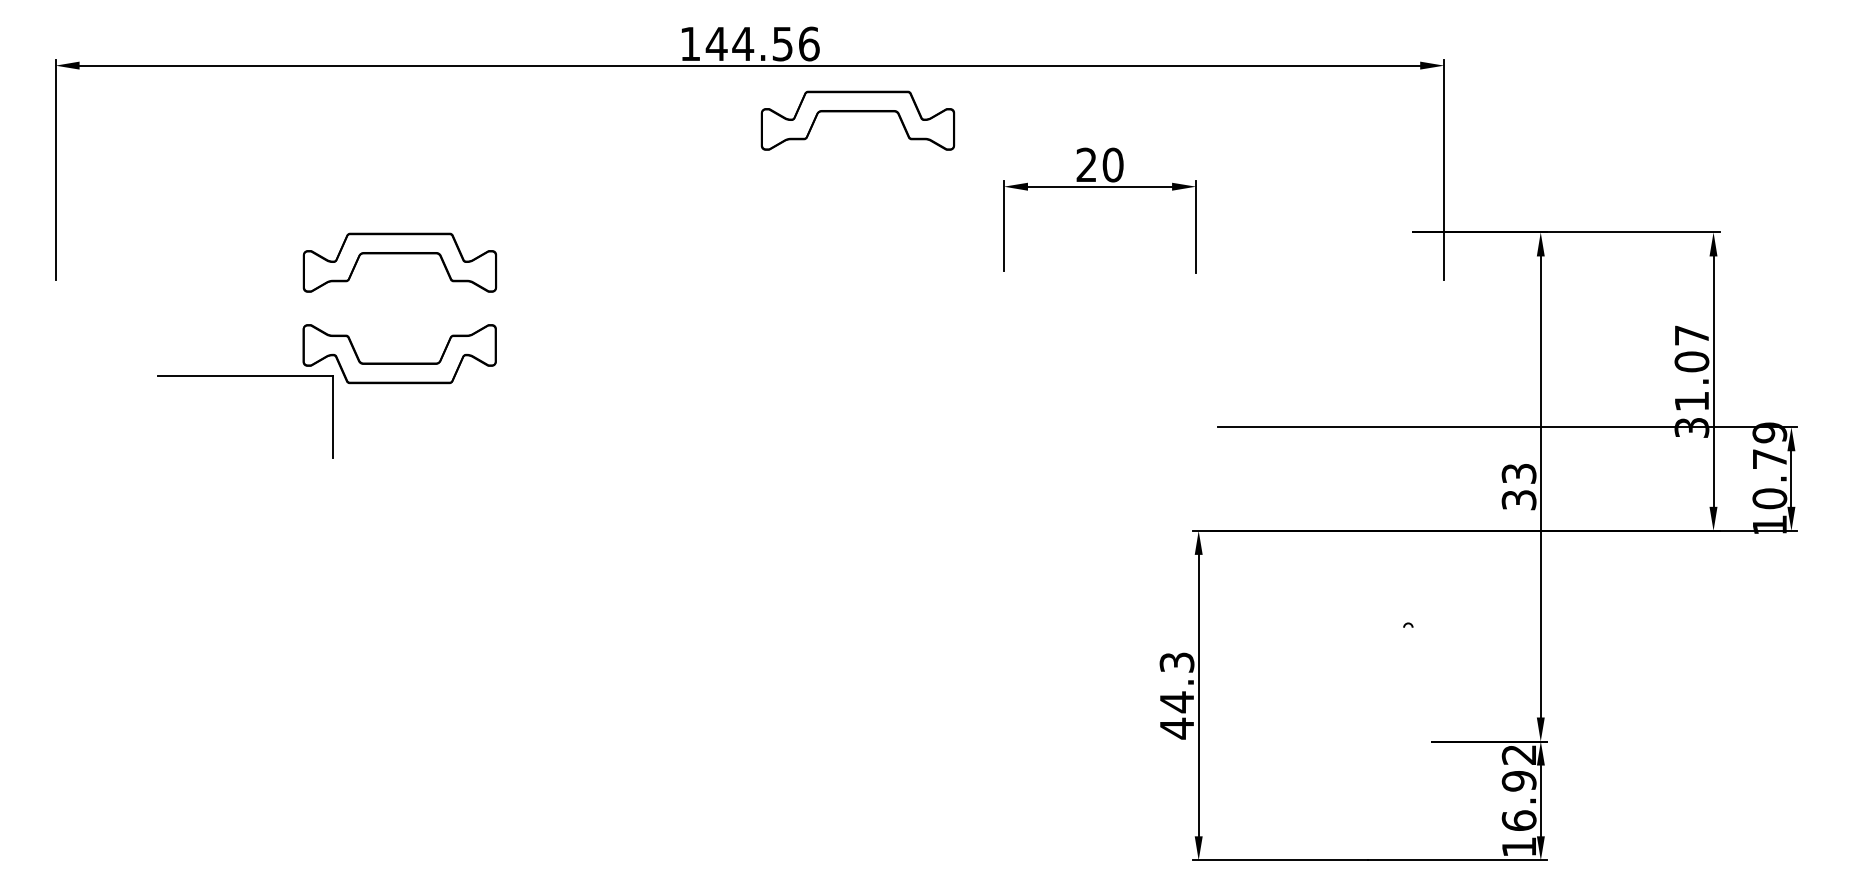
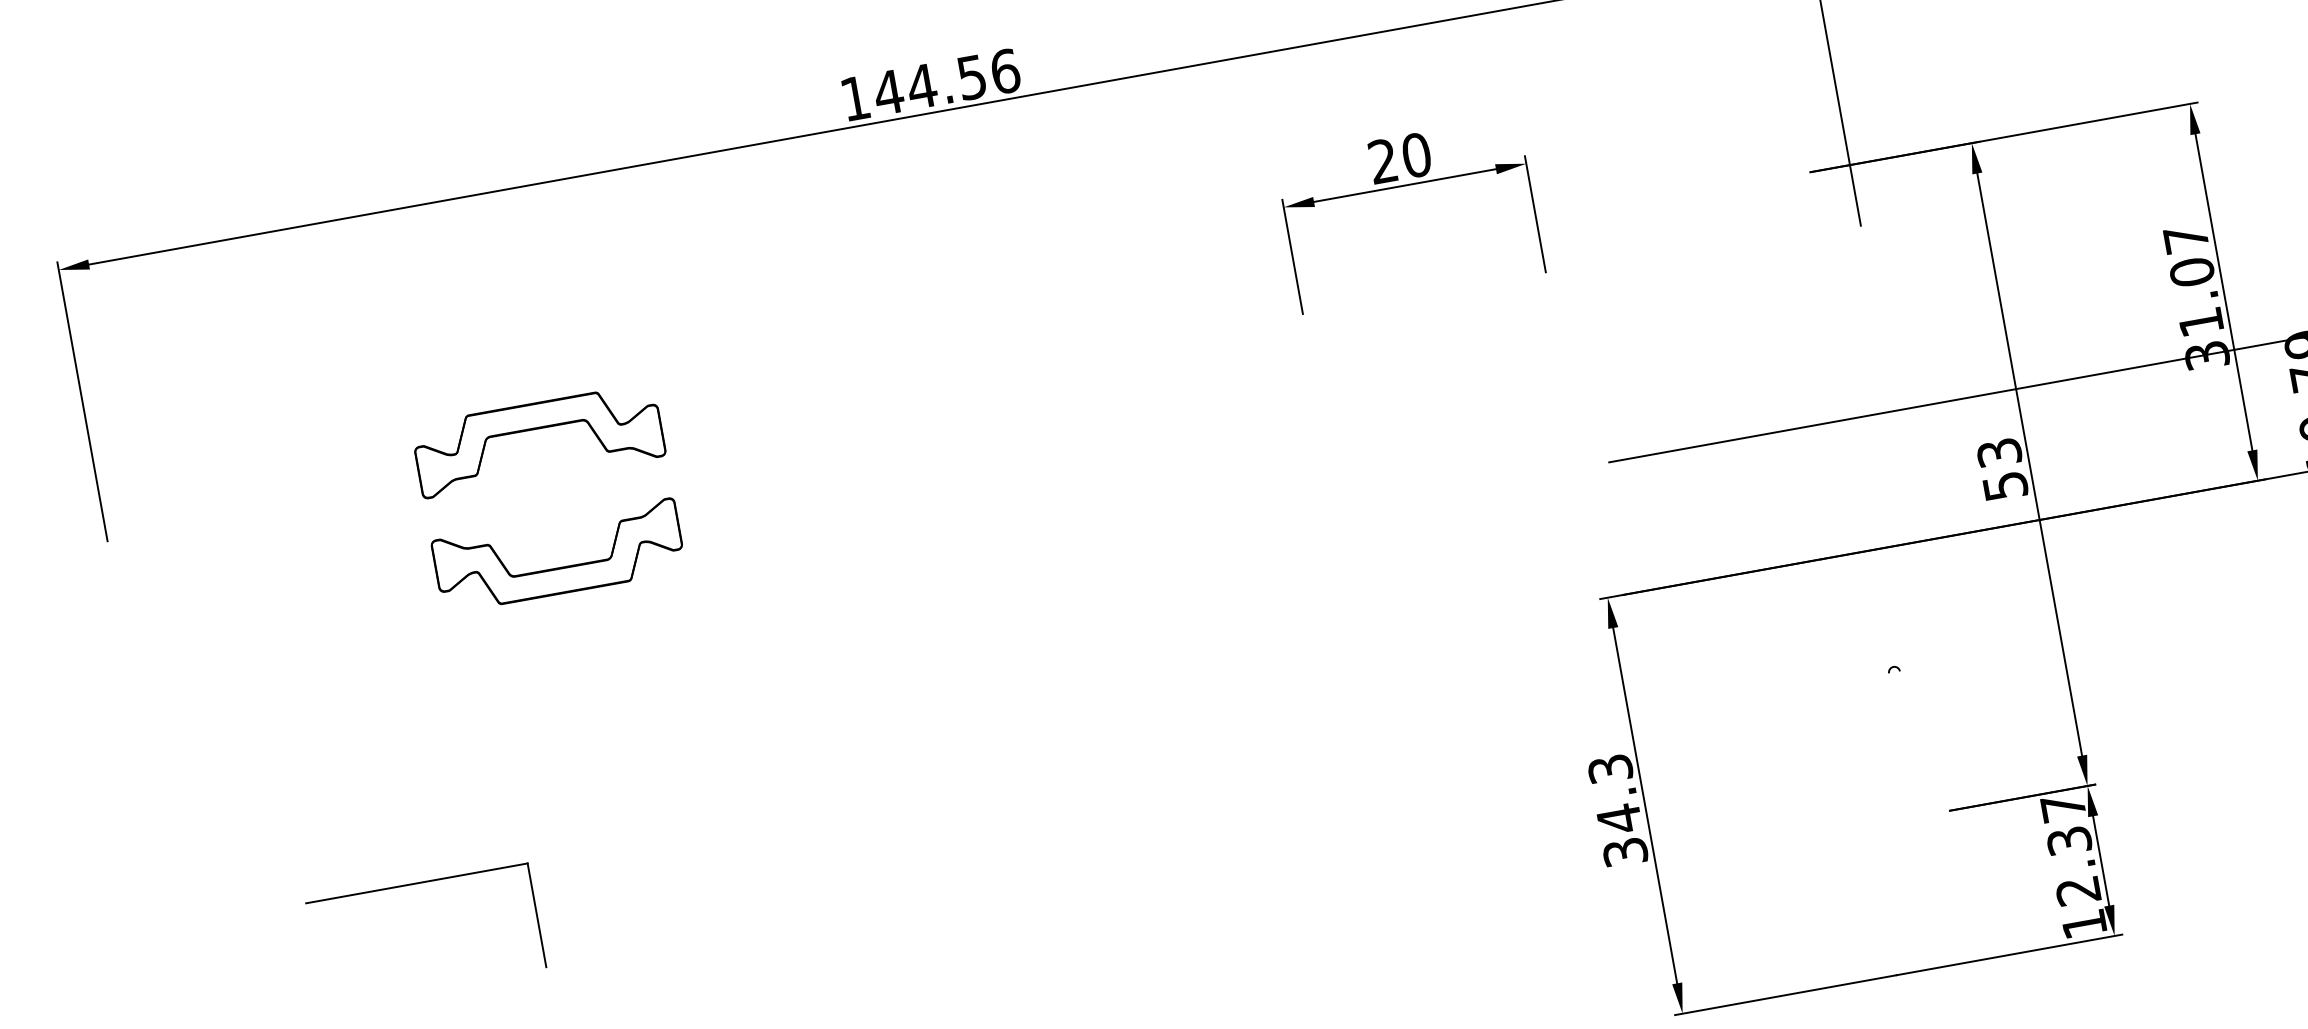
part: (857, 112) -> (1081, 146), removed
part: (245, 376) -> (416, 884), moved
text: (1518, 499) -> (2004, 485), 33 -> 53
text: (1176, 728) -> (1624, 852), 44.3 -> 34.3
text: (1518, 787) -> (2069, 849), 16.92 -> 12.37

